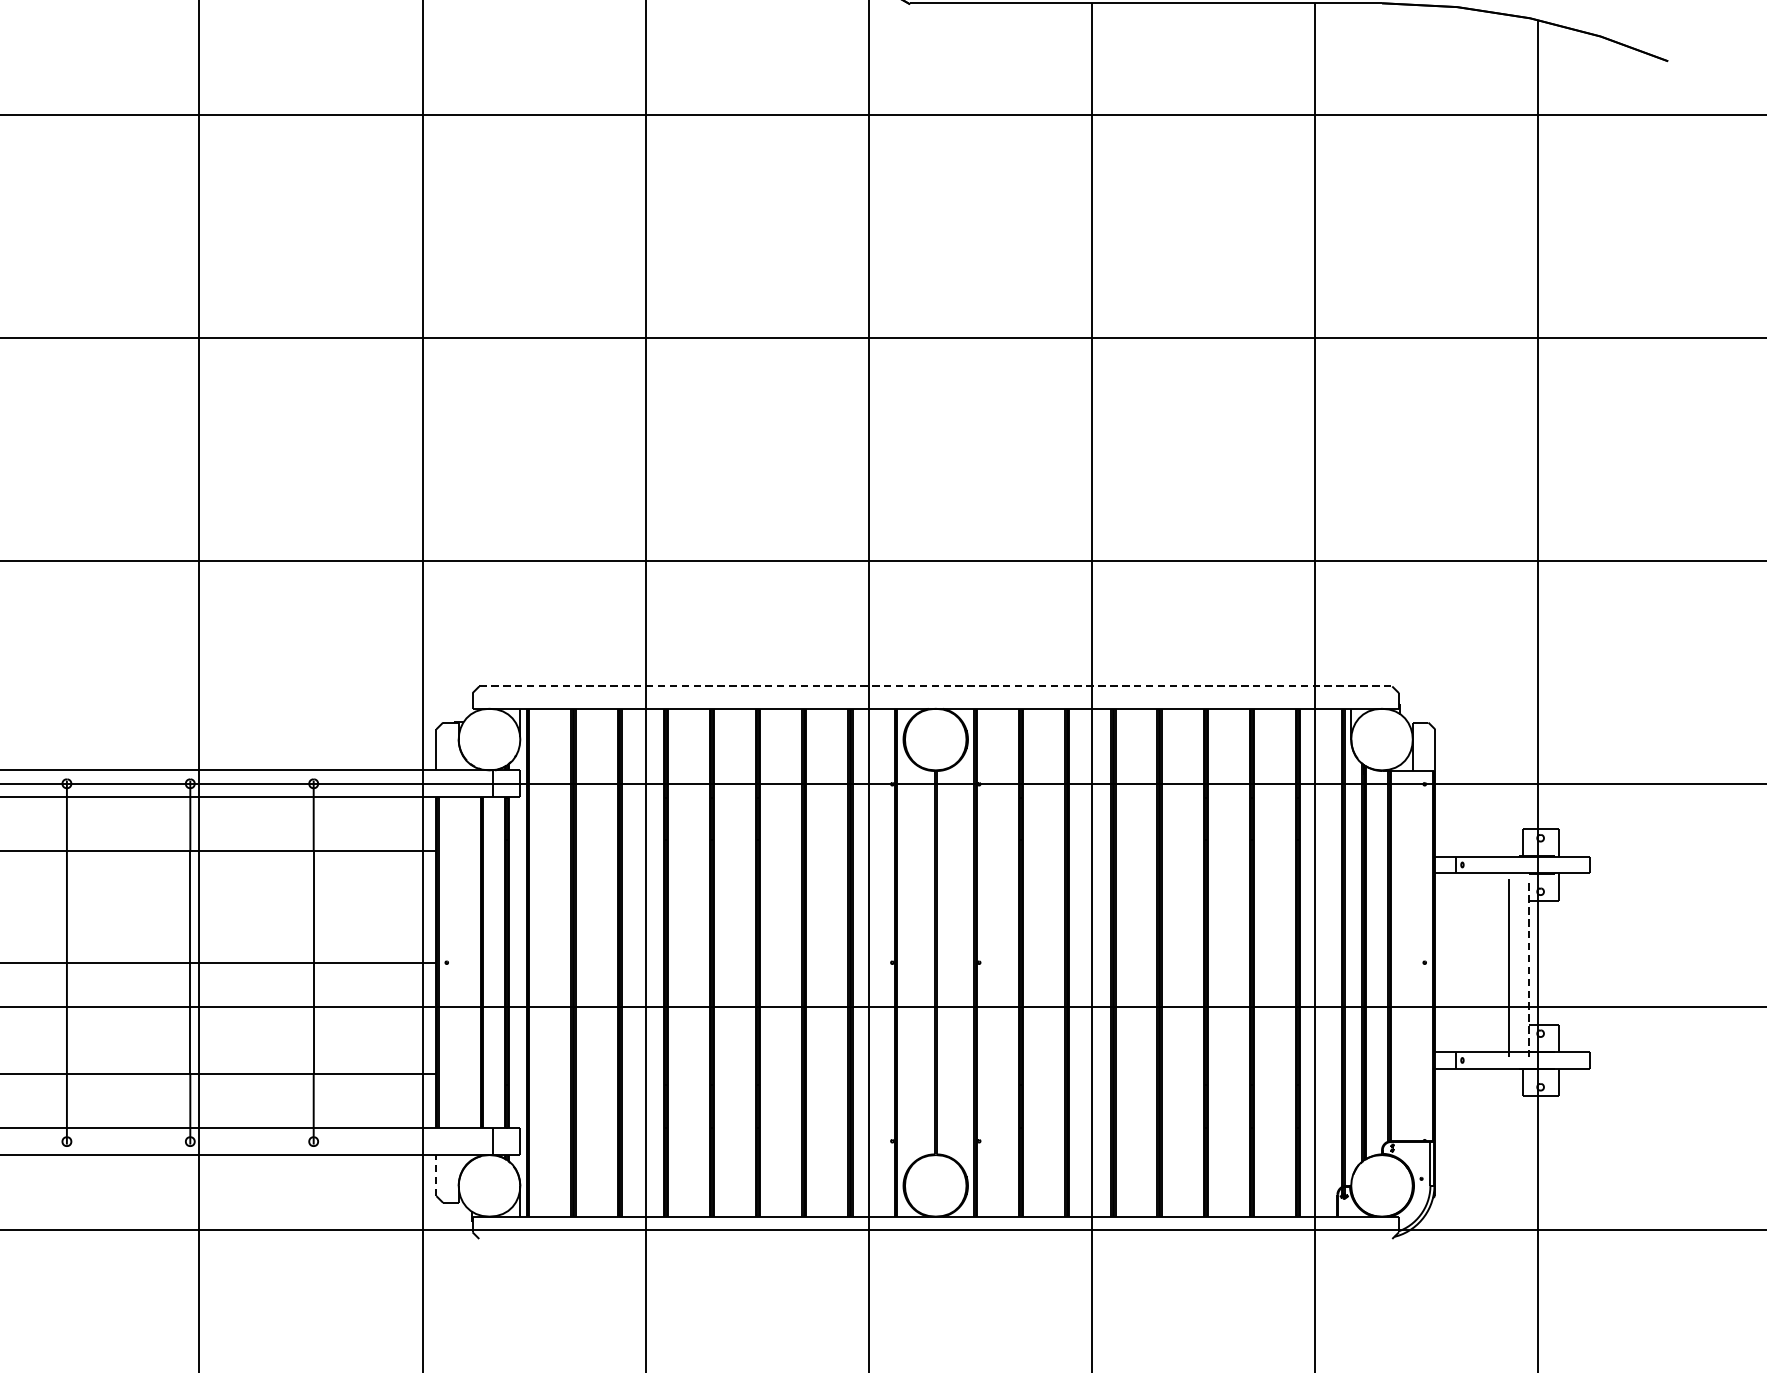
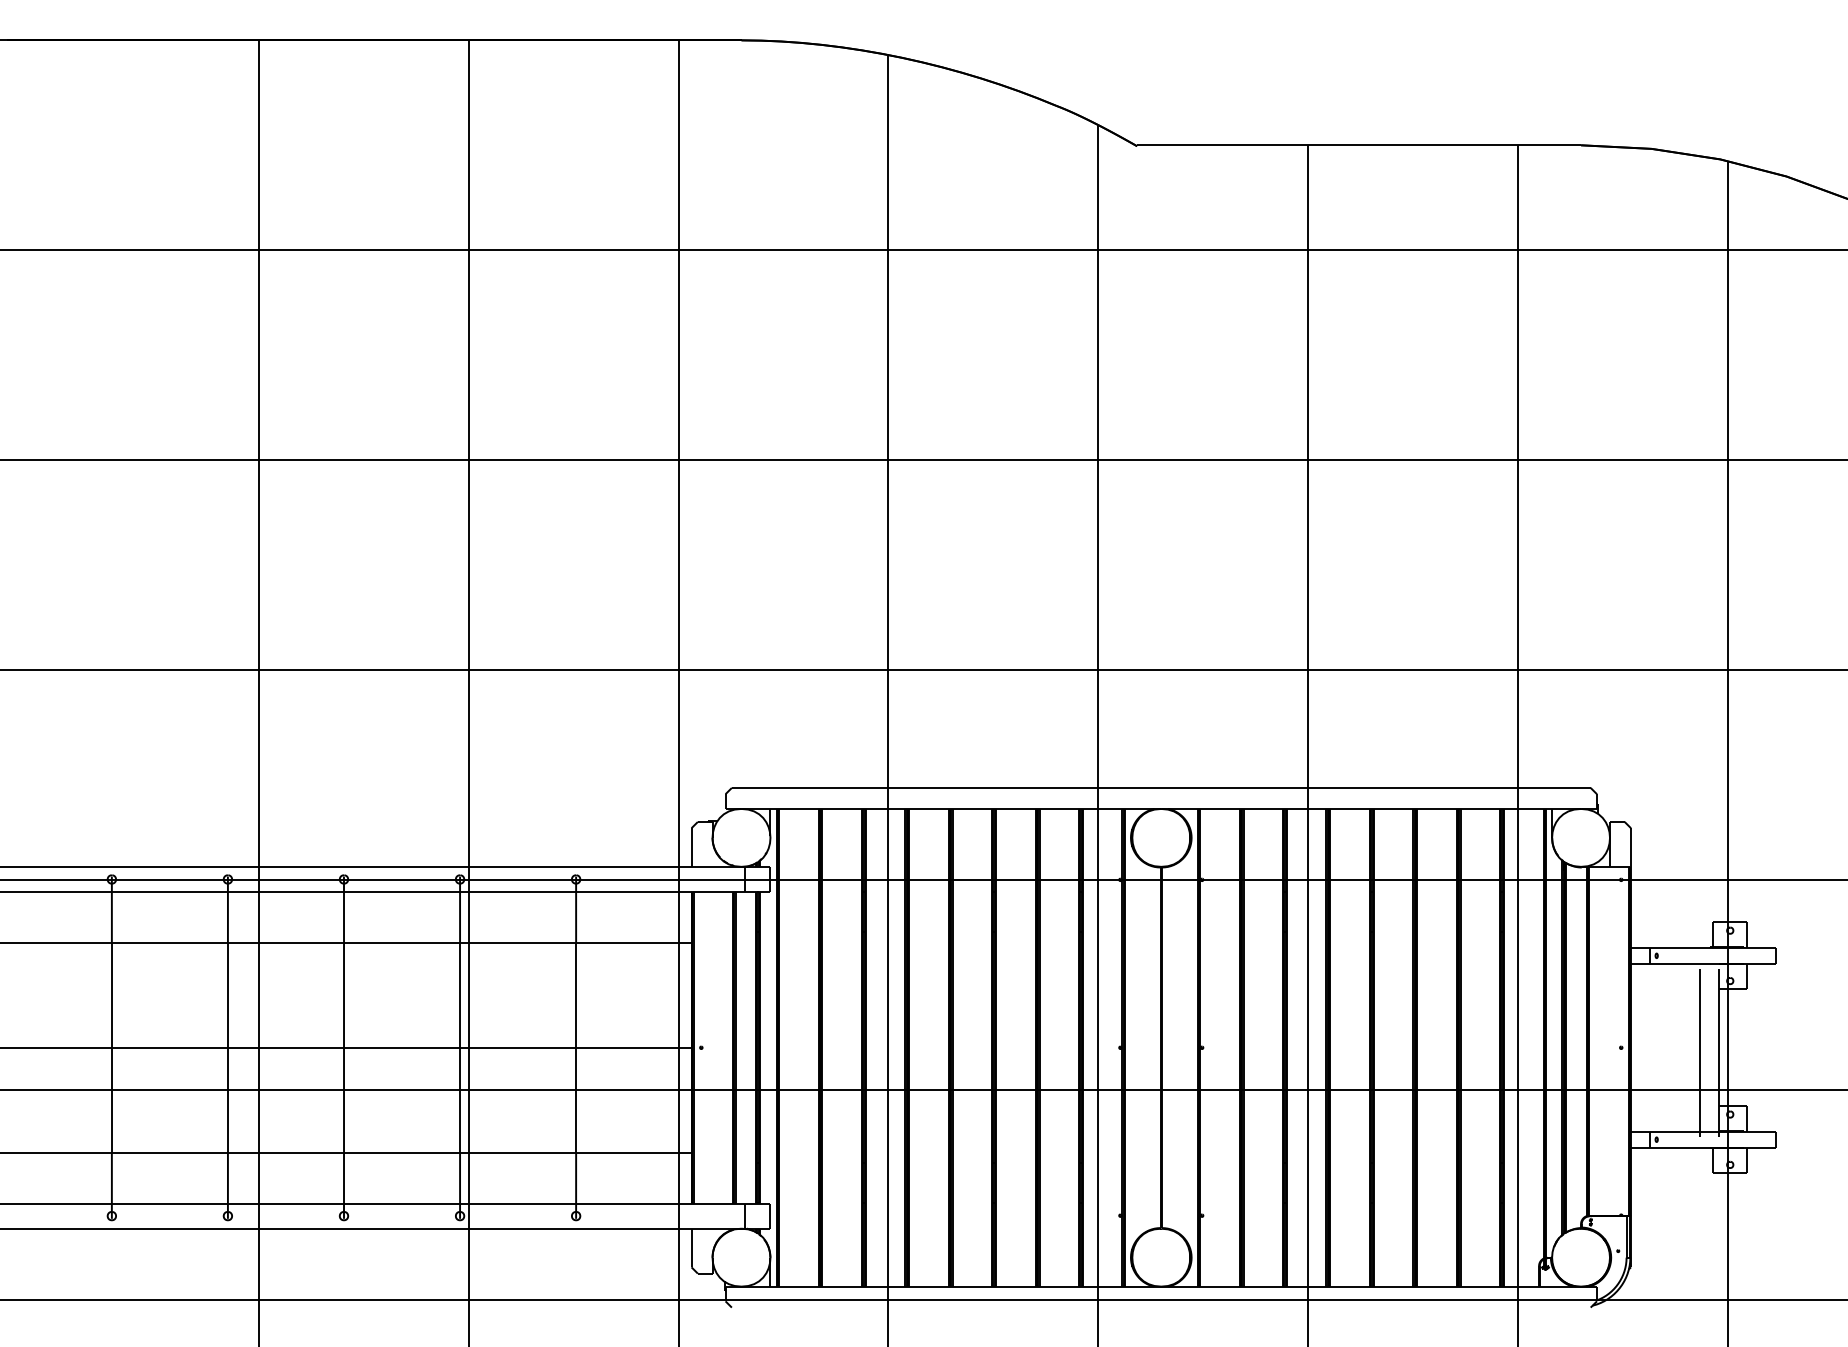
line: (936, 686) -> (1161, 787), dashed -> solid
line: (1528, 967) -> (1718, 1052), dashed -> solid
line: (436, 1175) -> (691, 1247), dashed -> solid

